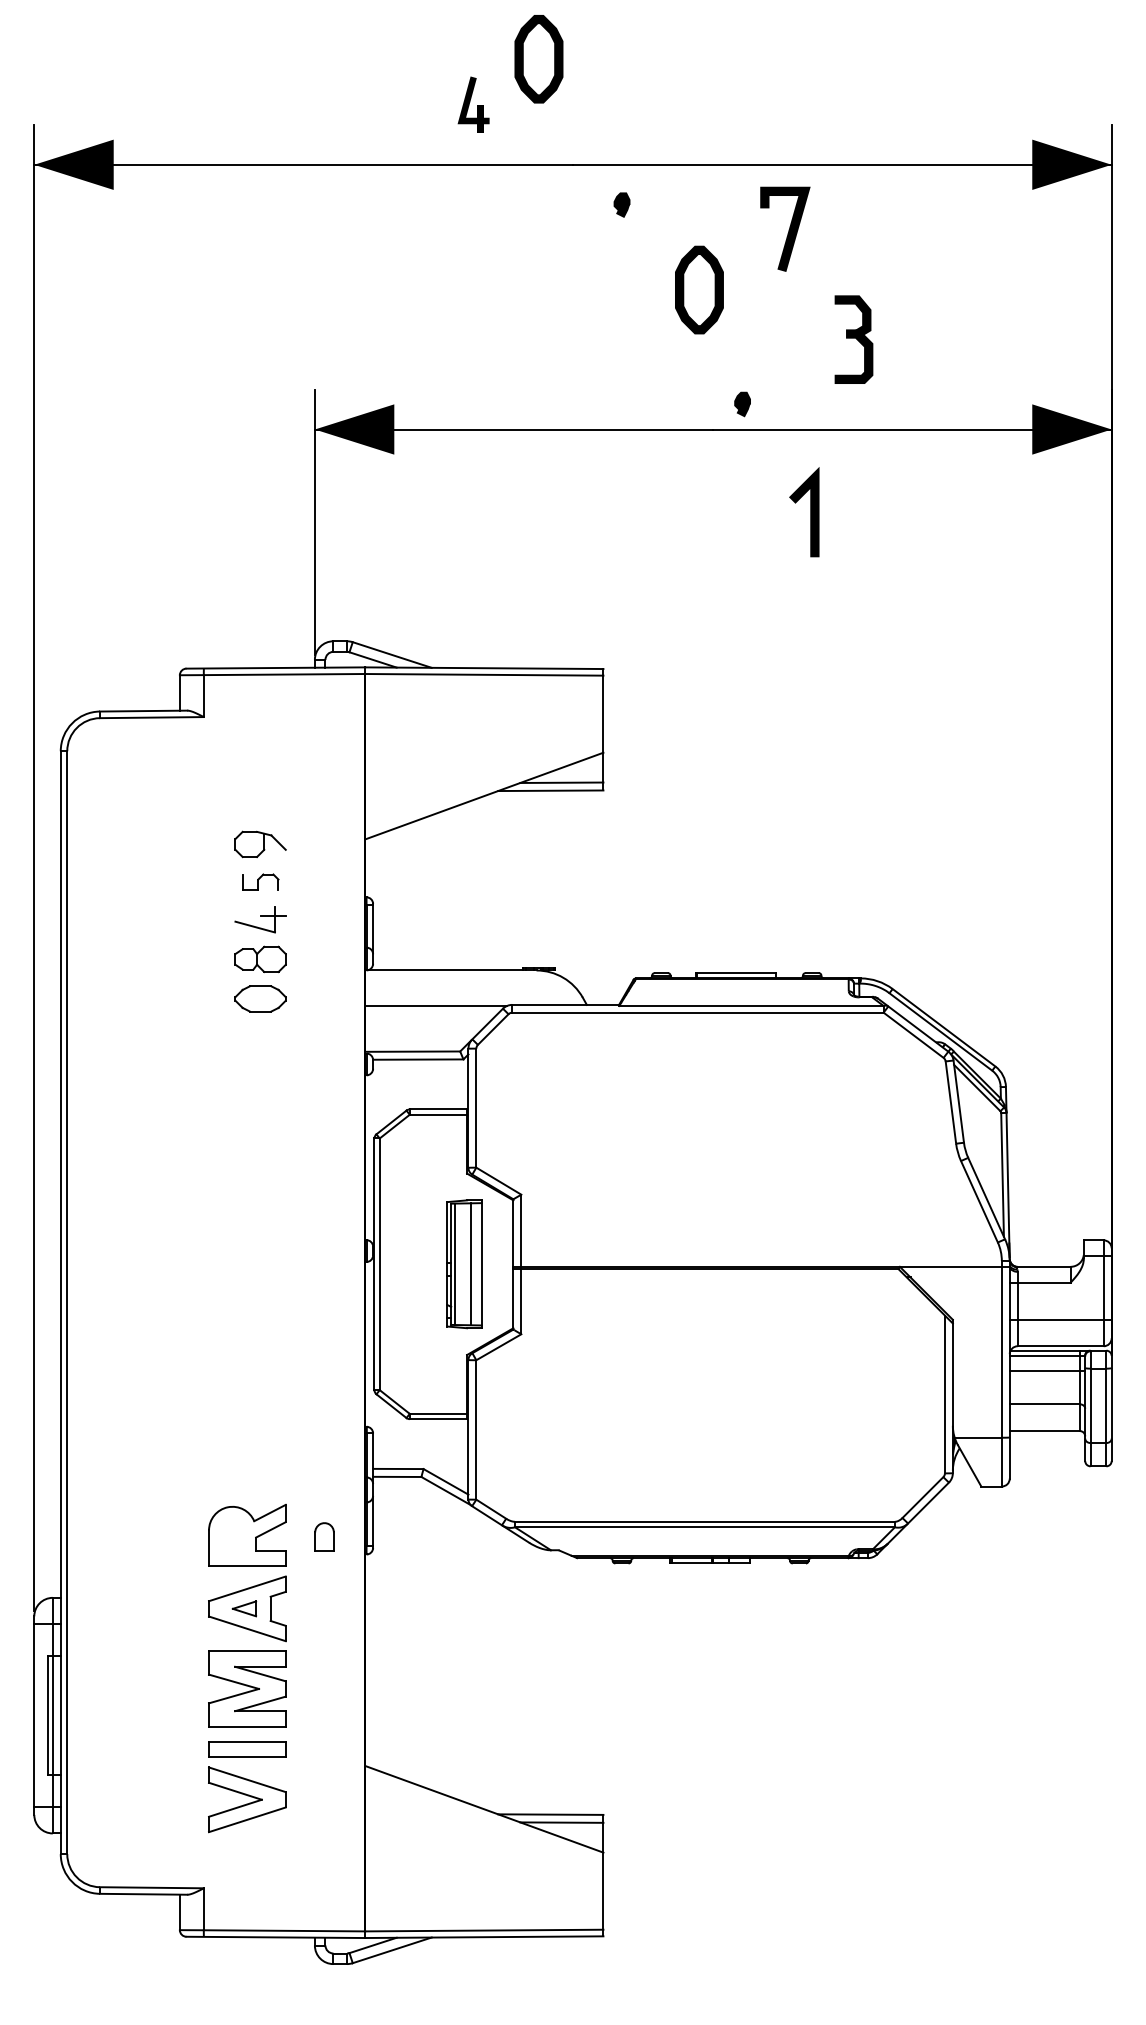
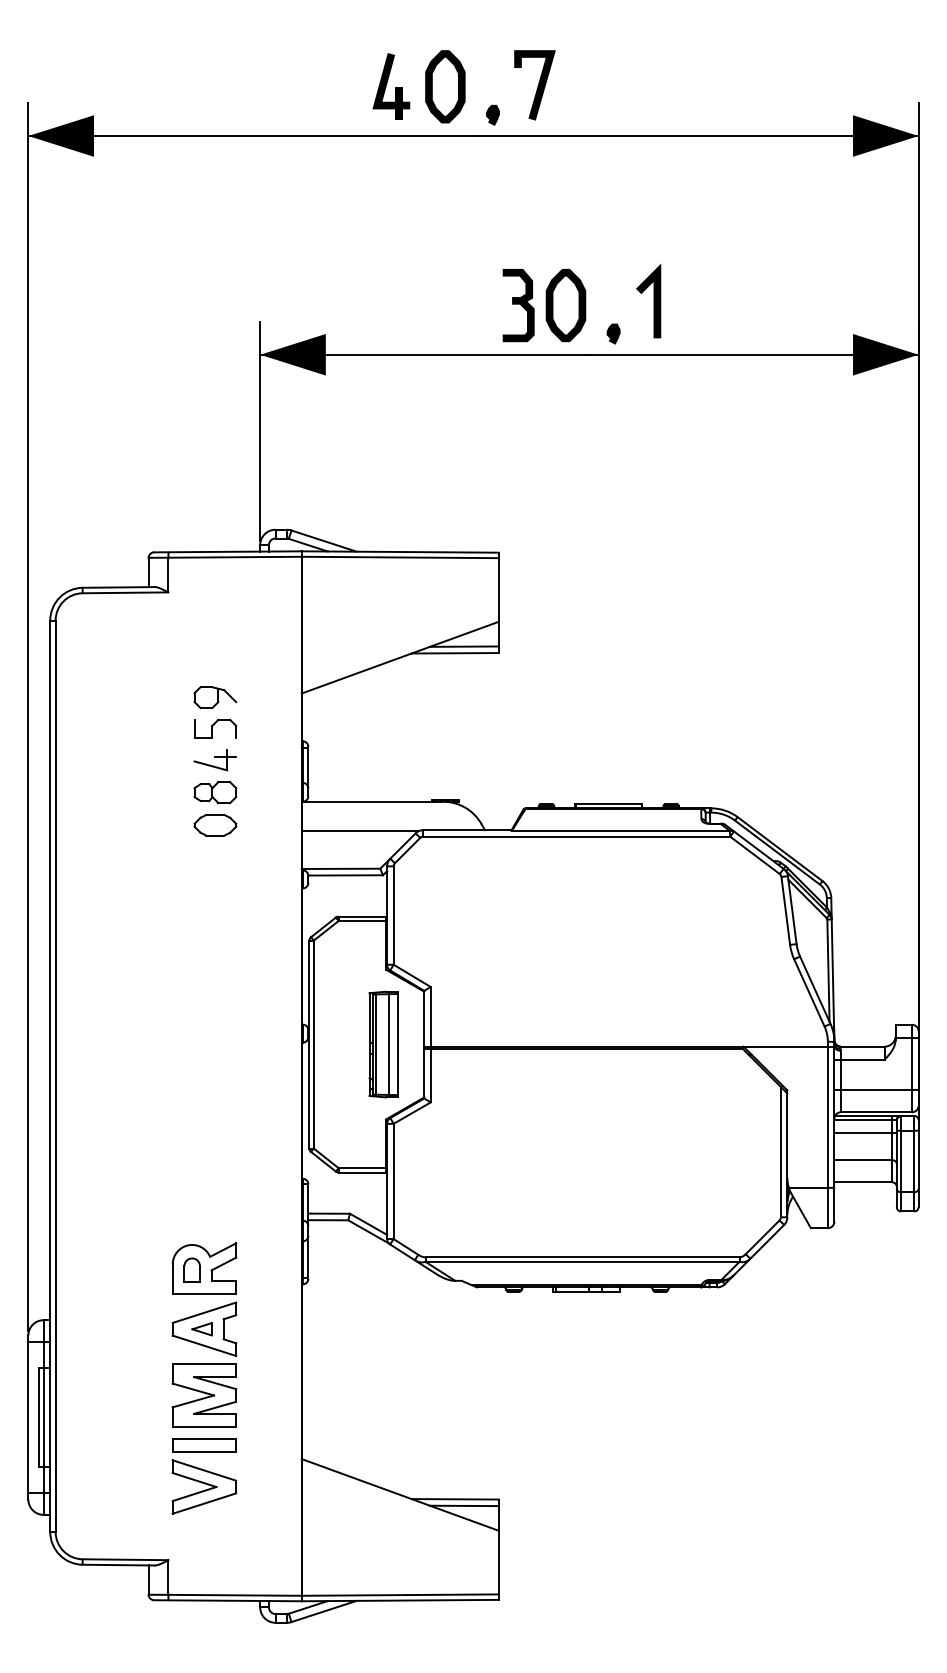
part: (539, 58) -> (445, 86), moved
part: (473, 104) -> (391, 86), size x1.43
part: (621, 204) -> (492, 114), moved
line: (788, 229) -> (537, 85), moved
part: (698, 290) -> (565, 305), moved
part: (853, 339) -> (518, 305), moved
line: (810, 512) -> (653, 301), moved
part: (260, 881) -> (215, 728), size x1.43
part: (323, 1536) -> (191, 1269), moved

